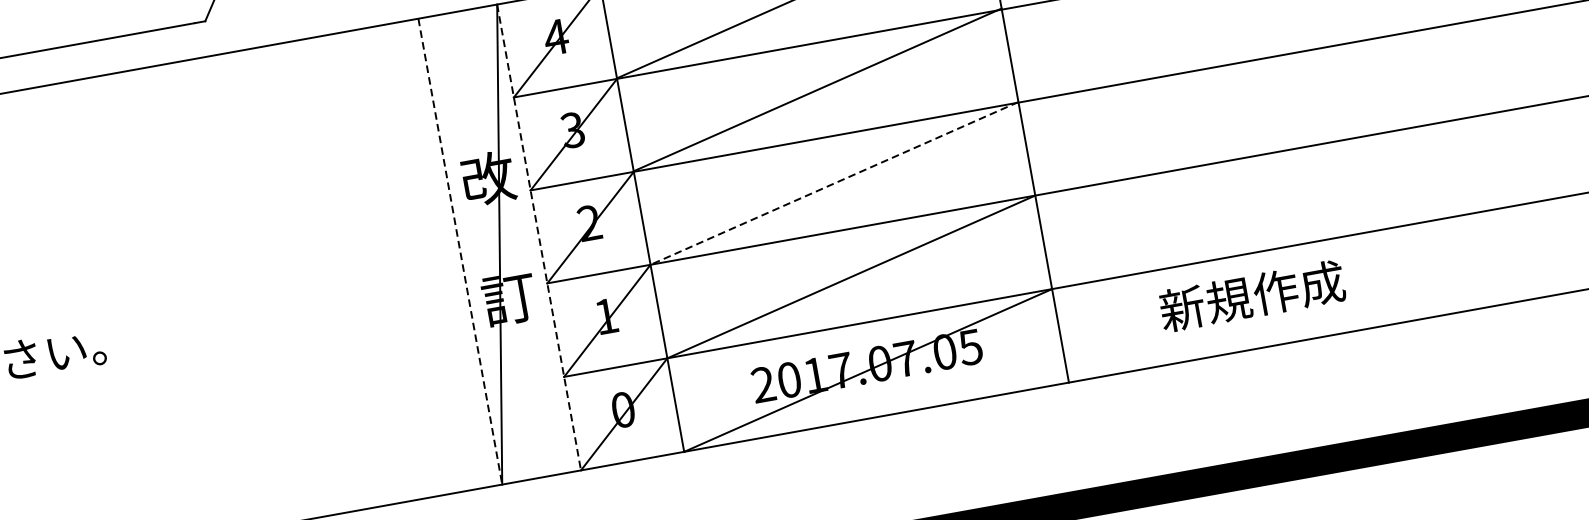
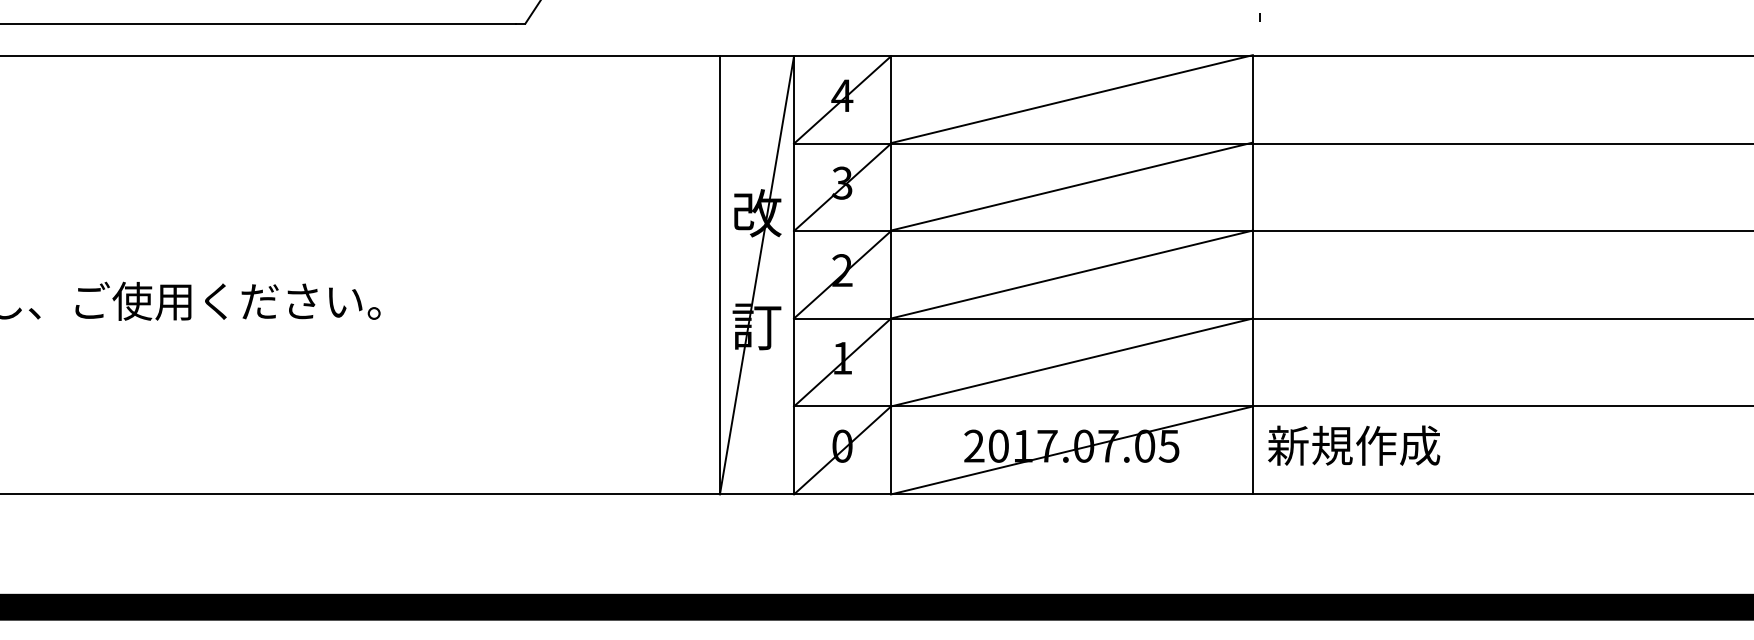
line: (833, 183) -> (1071, 274), dashed -> solid
line: (539, 237) -> (794, 275), dashed -> solid
line: (459, 251) -> (719, 275), dashed -> solid
text: (1252, 295) -> (1354, 445), moved

